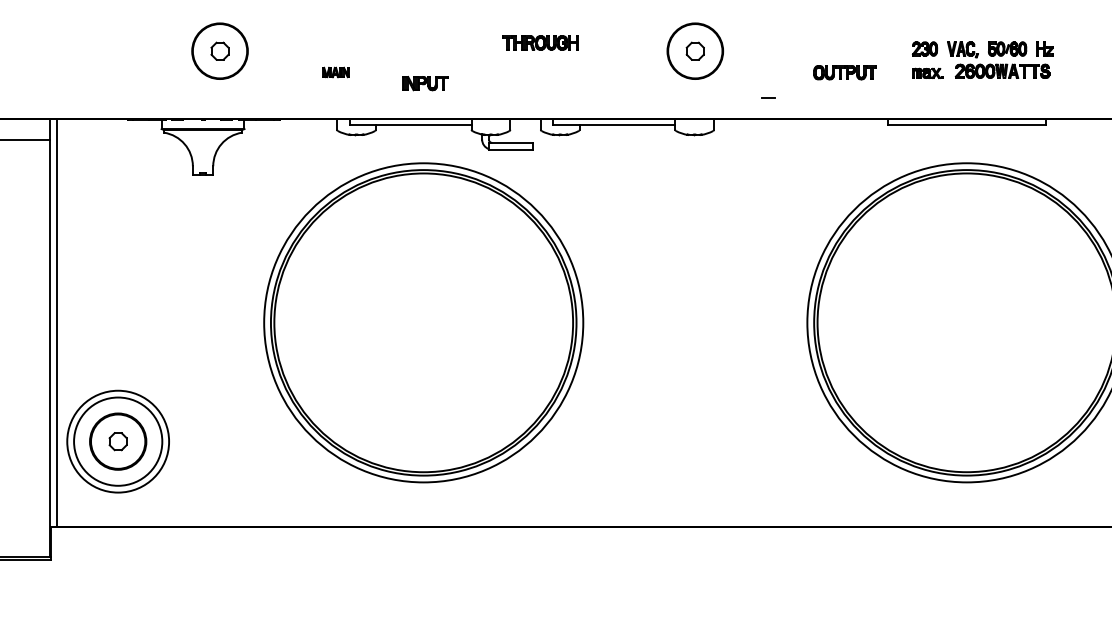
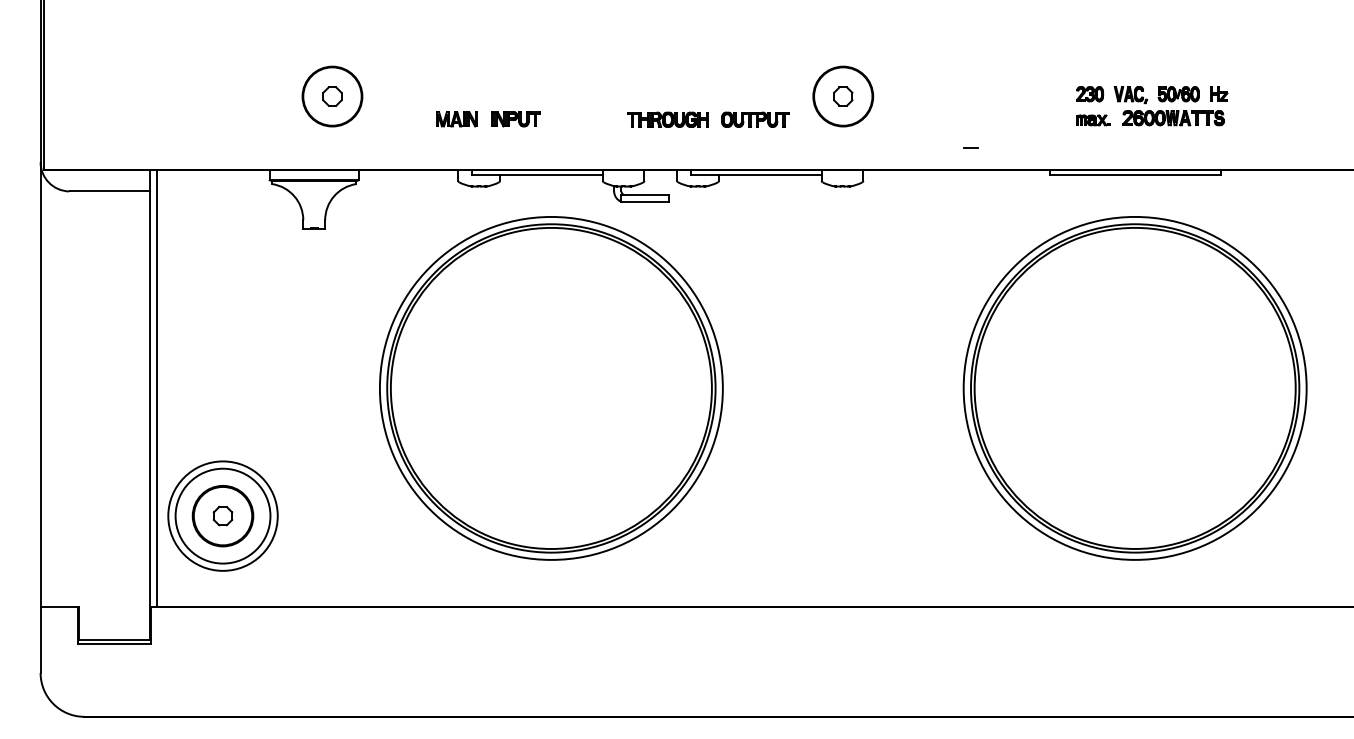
part: (540, 42) -> (667, 119), moved
part: (335, 72) -> (456, 119), size x1.43
part: (845, 72) -> (755, 119), moved
part: (424, 83) -> (515, 119), moved
line: (768, 97) -> (970, 147), moved

